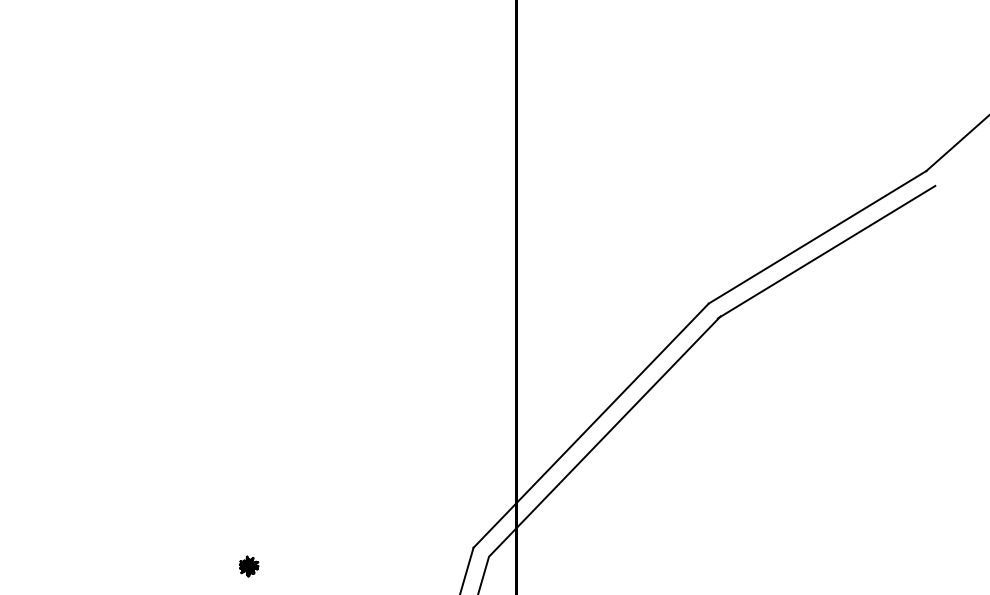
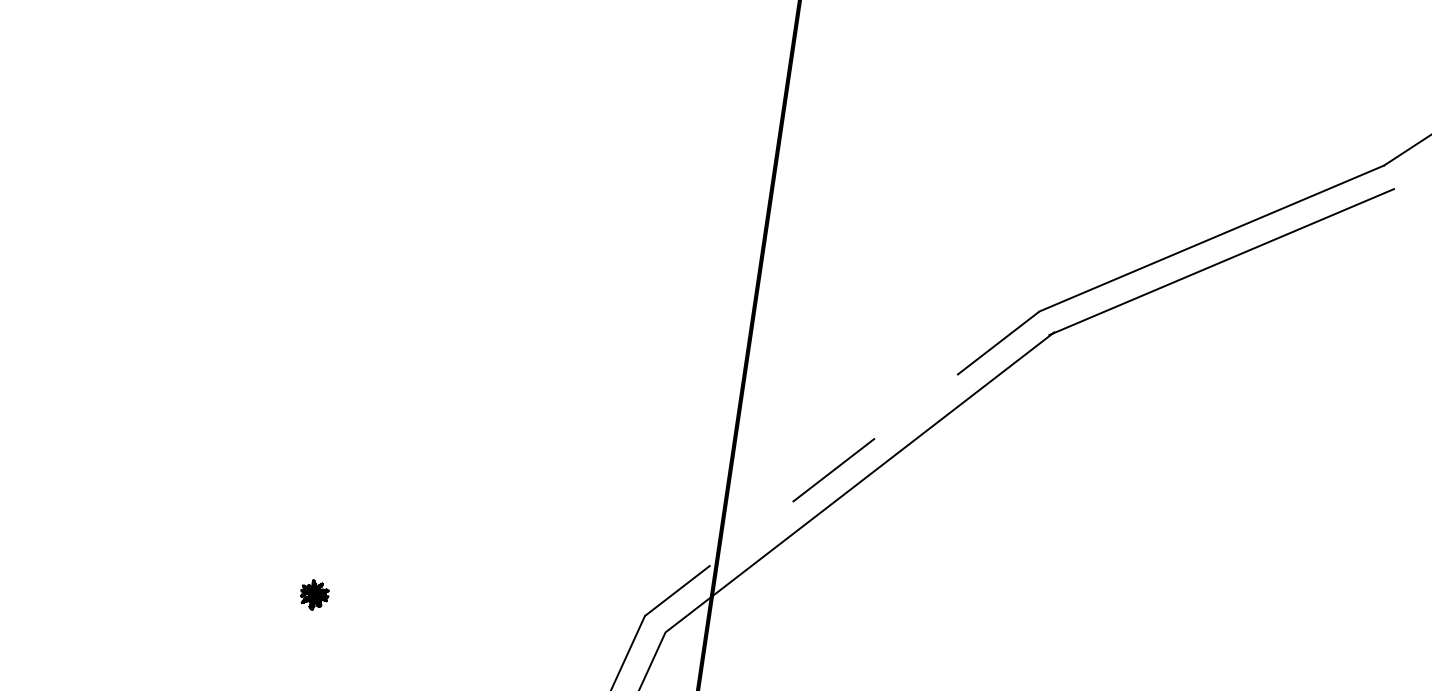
line: (591, 425) -> (842, 463), solid -> dashed

